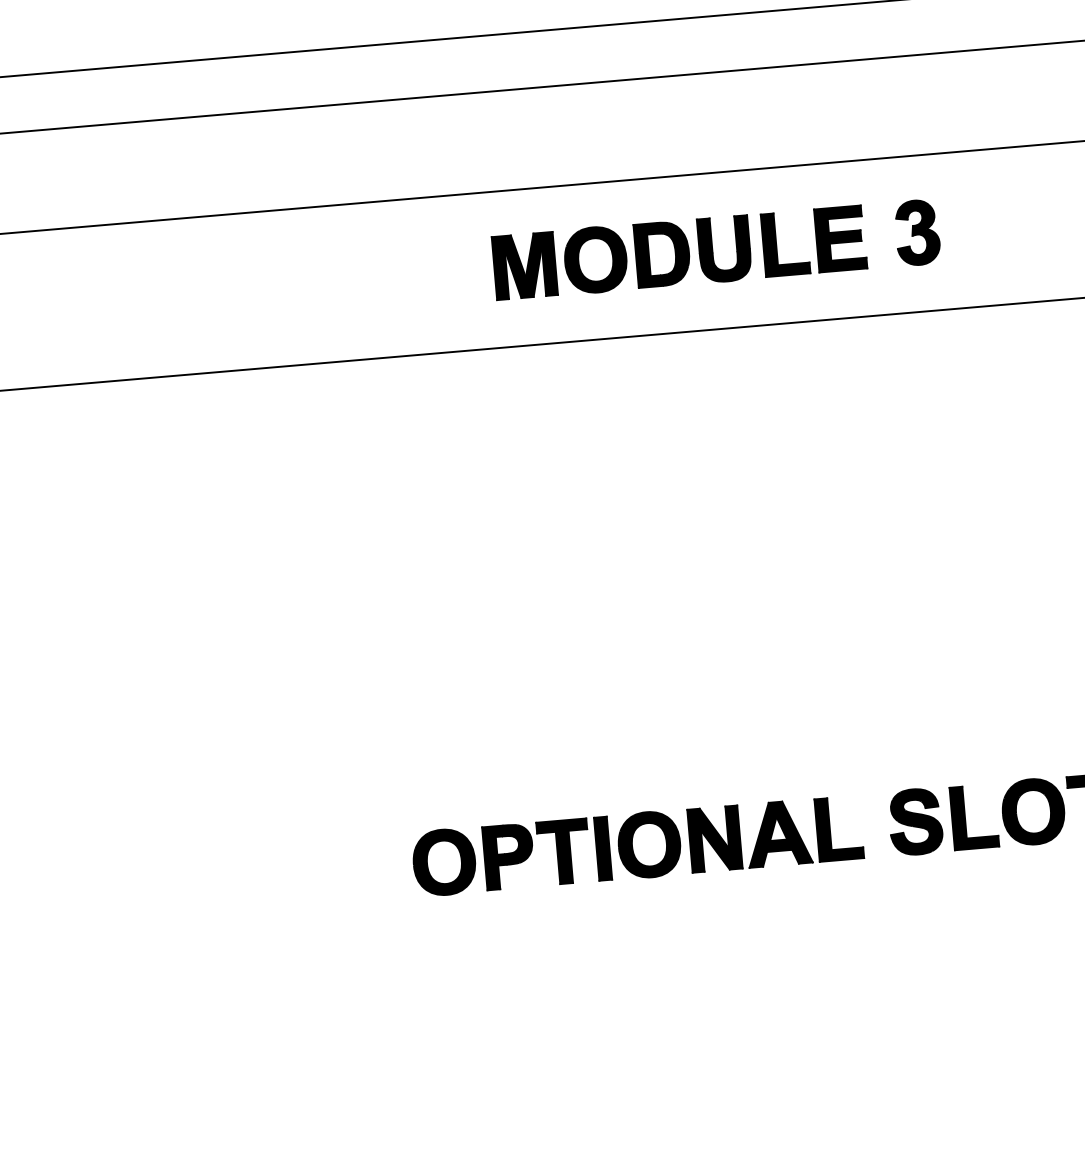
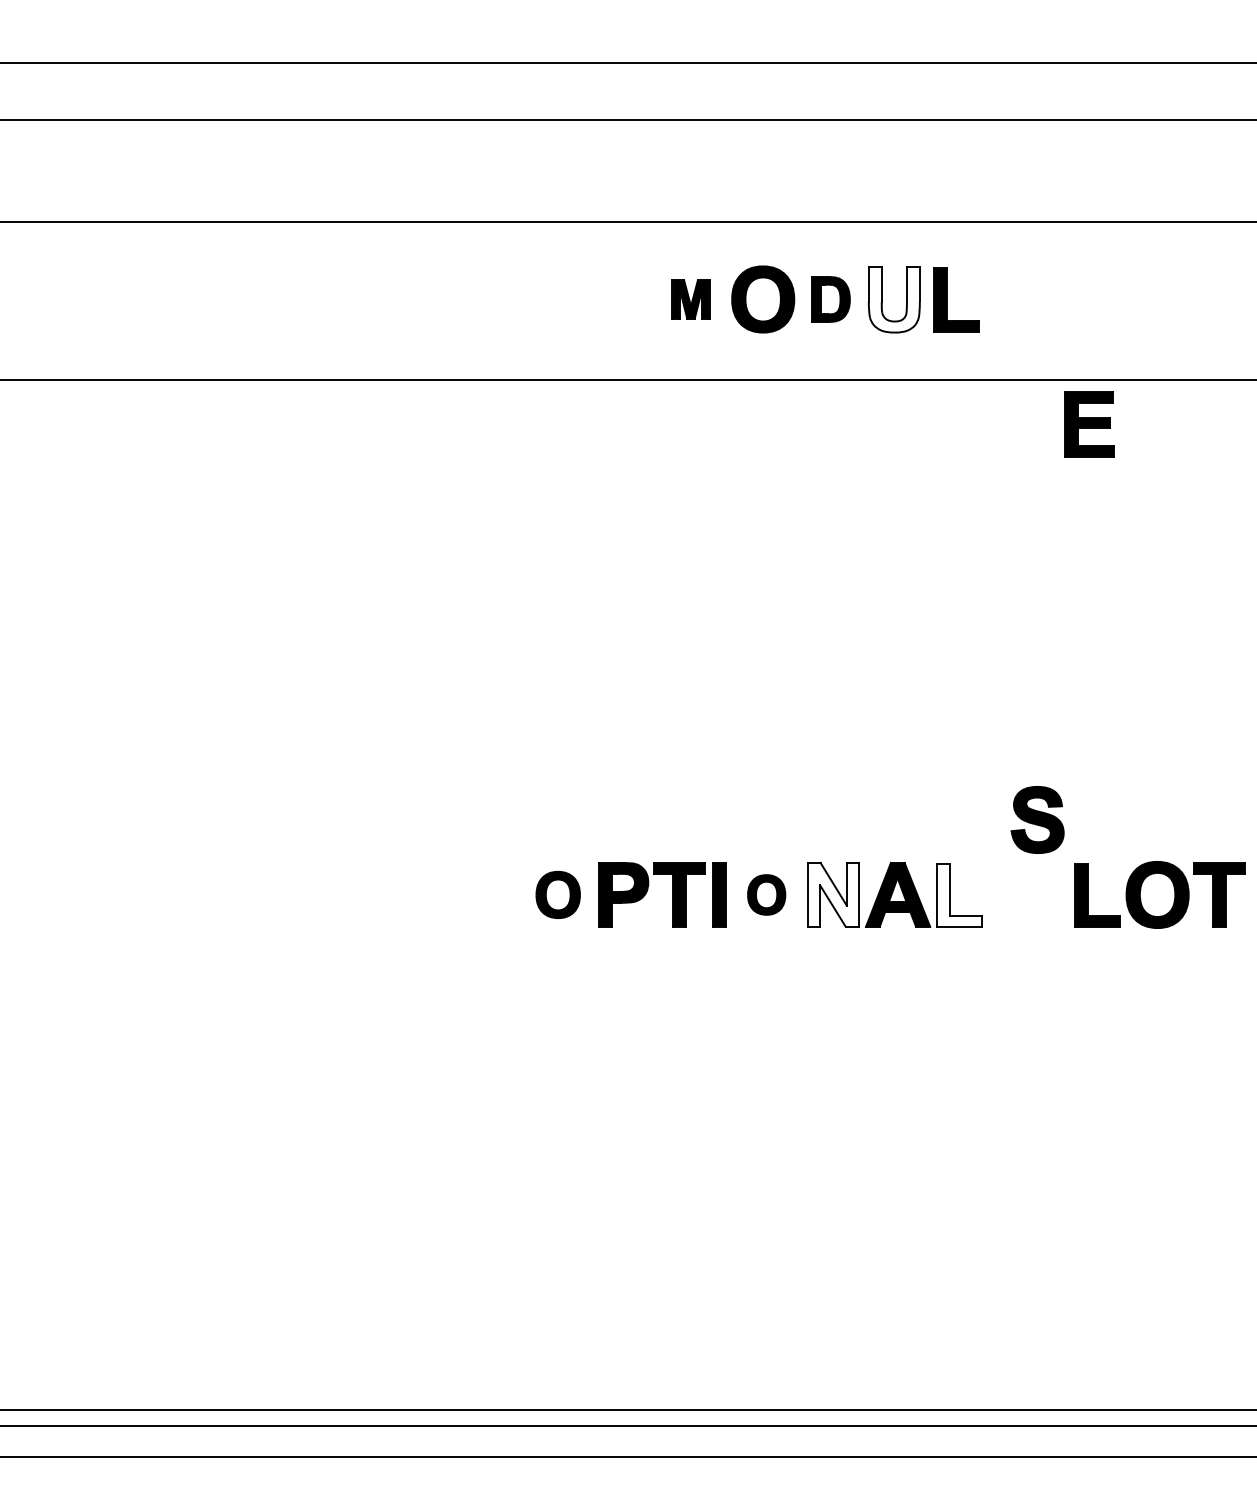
part: (917, 232) -> (1090, 299), removed
part: (840, 238) -> (1089, 424), moved
fill: (723, 248) -> (893, 299), removed
part: (661, 254) -> (830, 299), size x0.7
part: (524, 266) -> (690, 299), size x0.6
part: (915, 821) -> (1037, 819), moved
fill: (838, 828) -> (959, 894), removed
fill: (714, 838) -> (833, 894), removed
part: (649, 844) -> (766, 894), size x0.6
part: (444, 861) -> (558, 894), size x0.7

